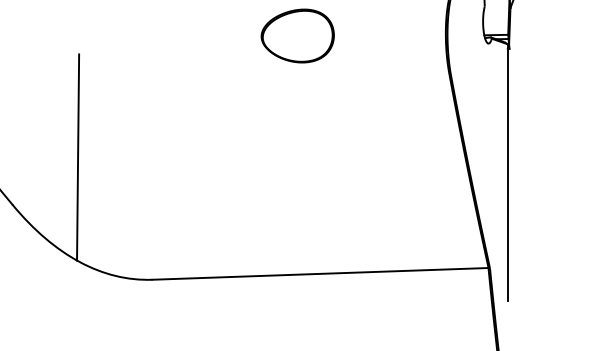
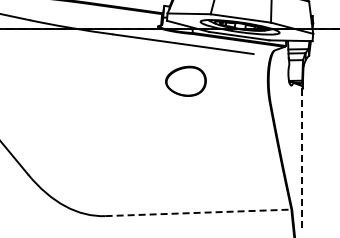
line: (78, 157) -> (64, 148), removed
line: (508, 171) -> (302, 156), solid -> dashed
line: (320, 273) -> (198, 212), solid -> dashed

